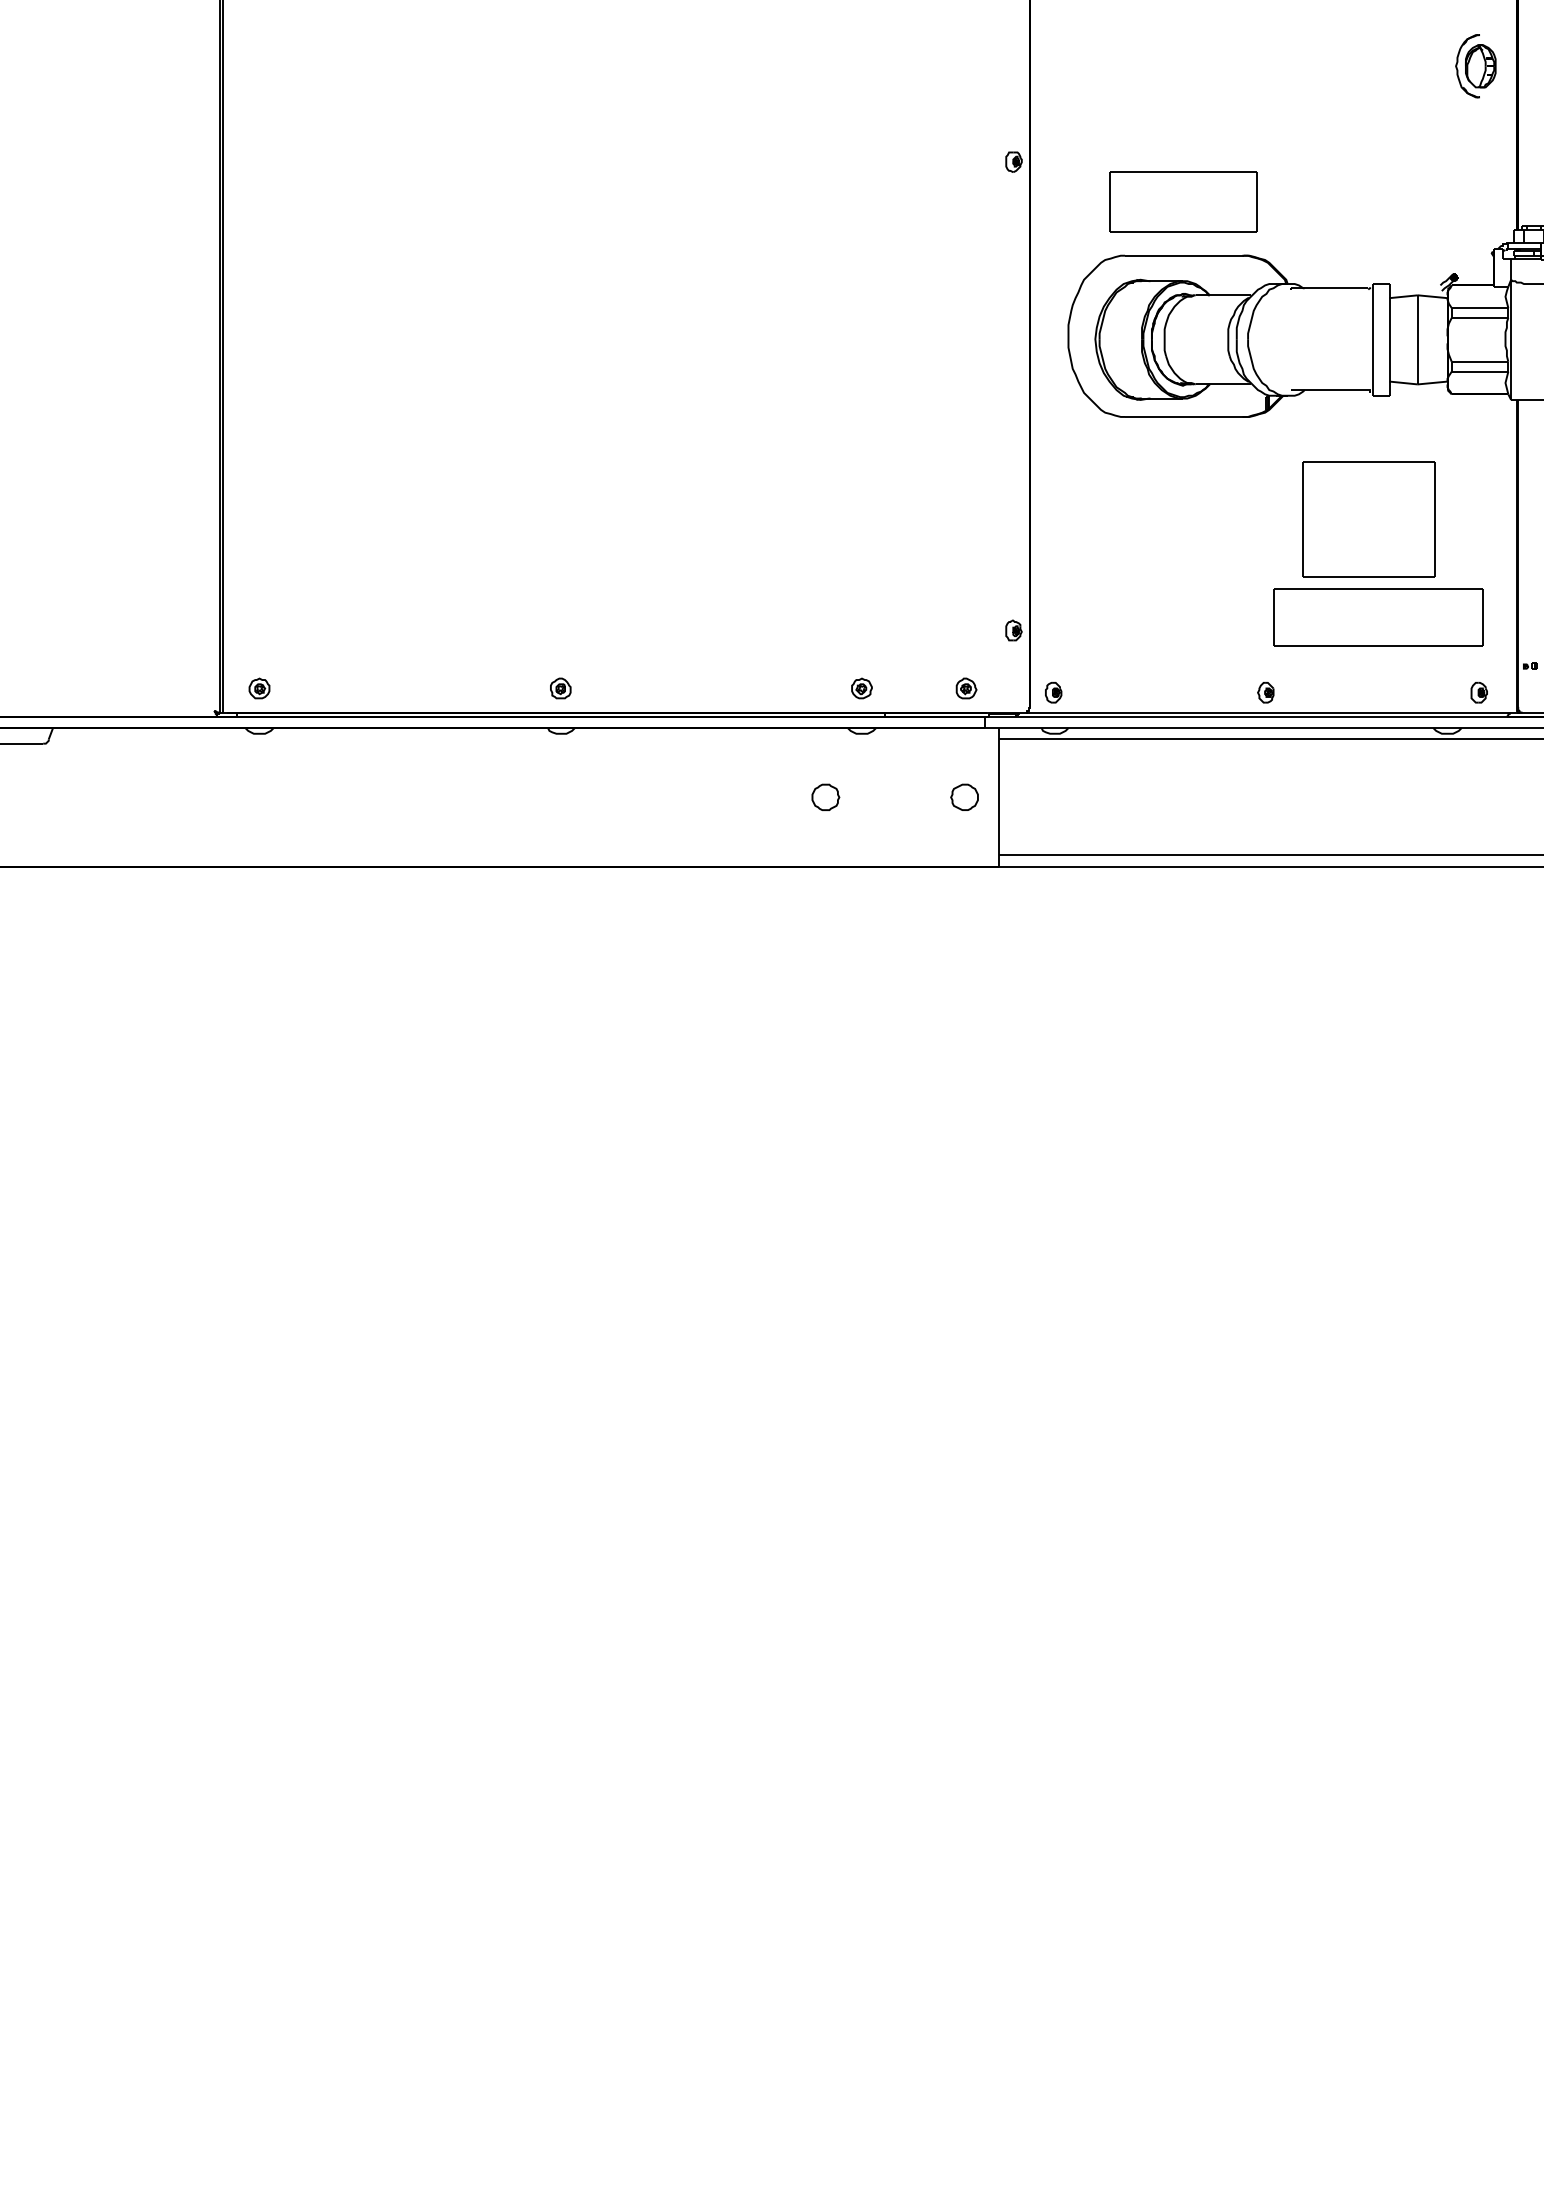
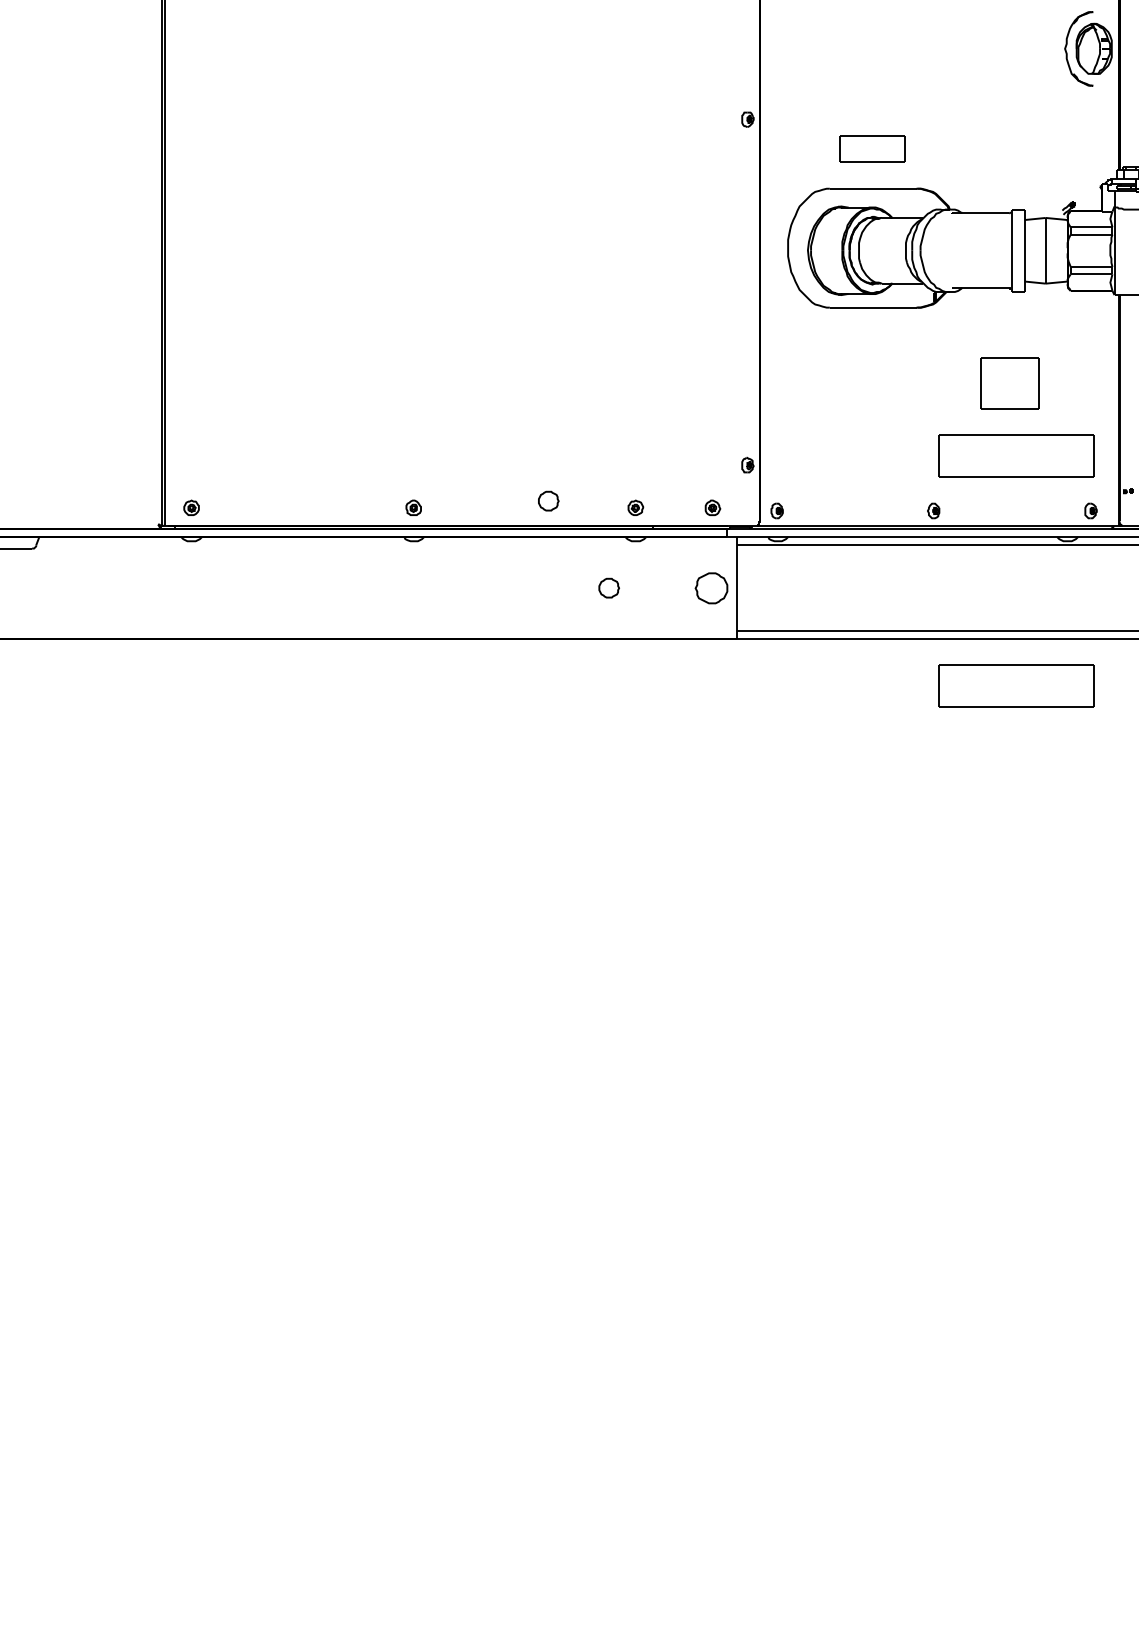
part: (1475, 66) -> (1088, 49), size x1.6
part: (1183, 201) -> (872, 148), size x0.6
part: (1368, 519) -> (1009, 383), size x0.6
part: (743, 678) -> (548, 500), added
part: (964, 796) -> (711, 587), size x1.6
part: (1378, 929) -> (1016, 685), added

